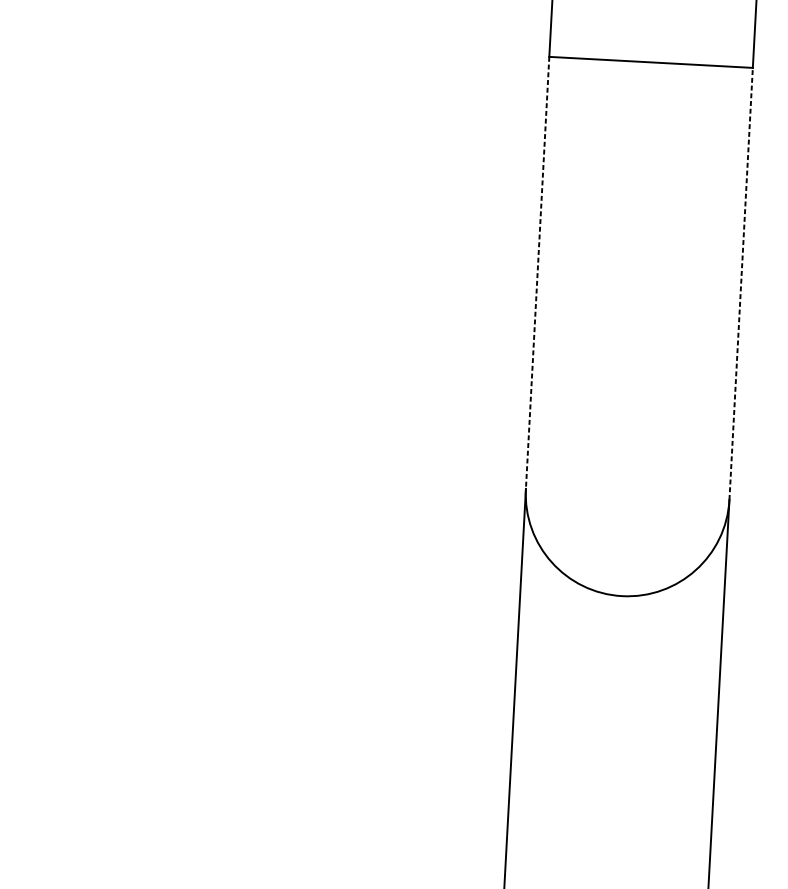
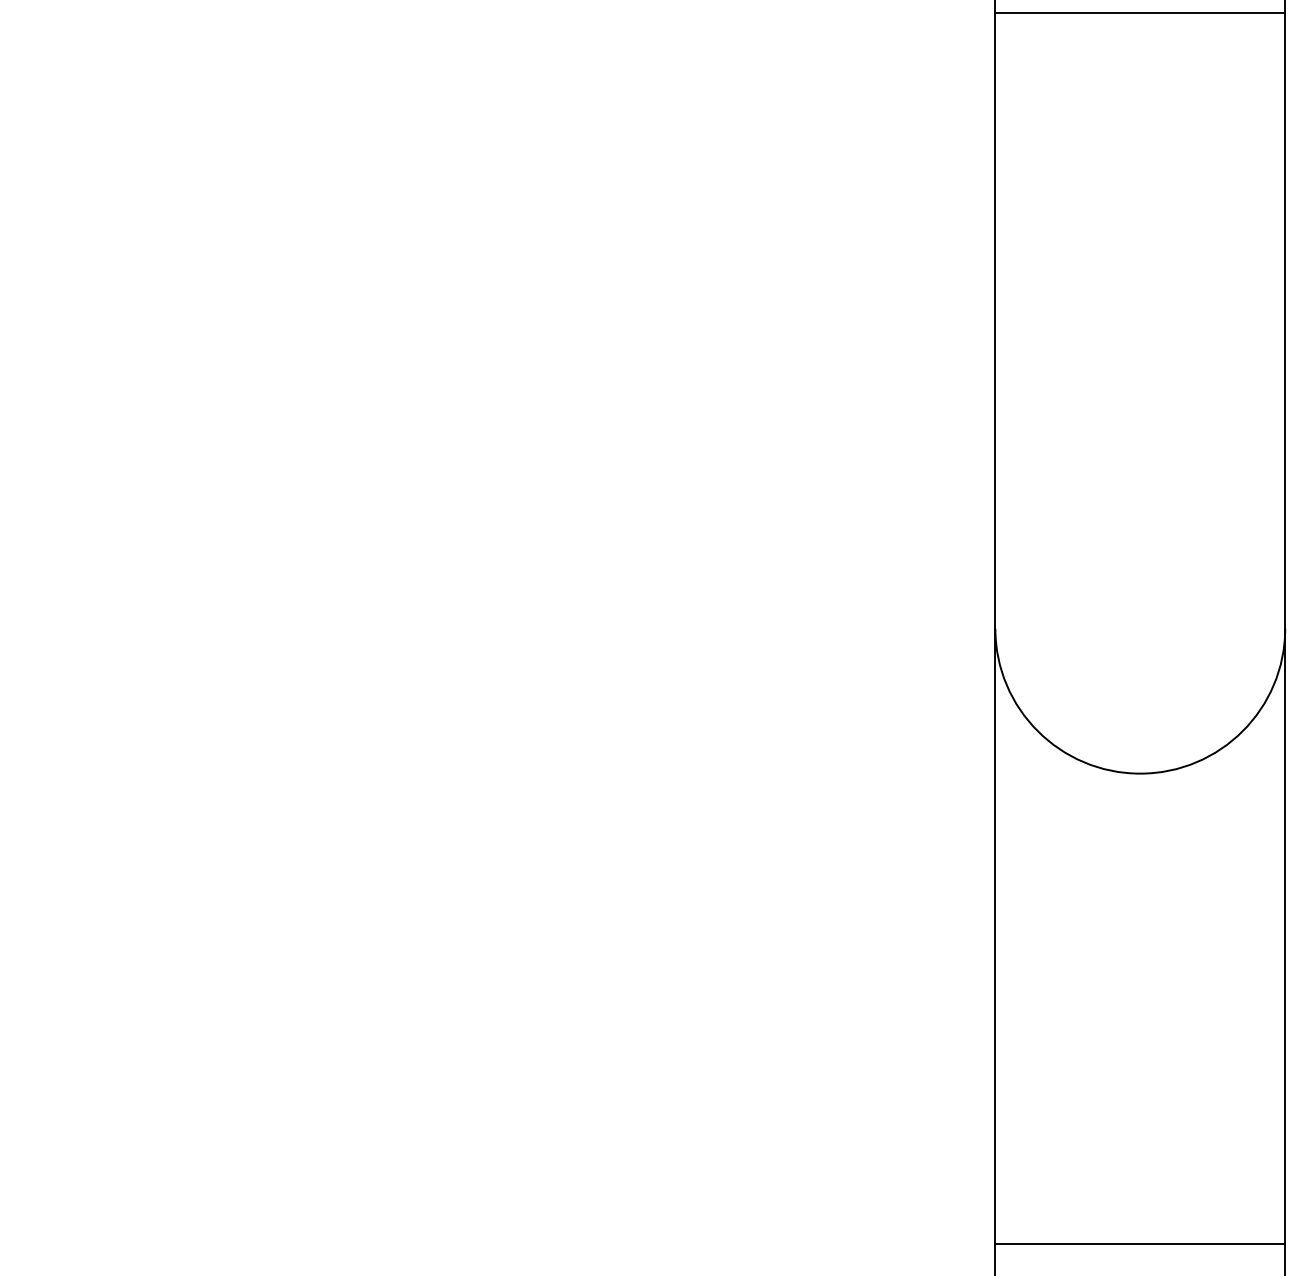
line: (537, 273) -> (995, 321), dashed -> solid
line: (741, 284) -> (1285, 321), dashed -> solid

